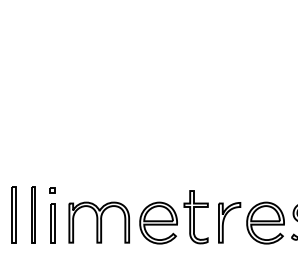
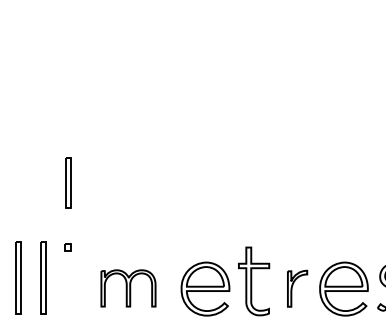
part: (98, 222) -> (127, 288), size x0.7
part: (229, 222) -> (297, 288), size x0.7
part: (52, 223) -> (68, 183), moved

